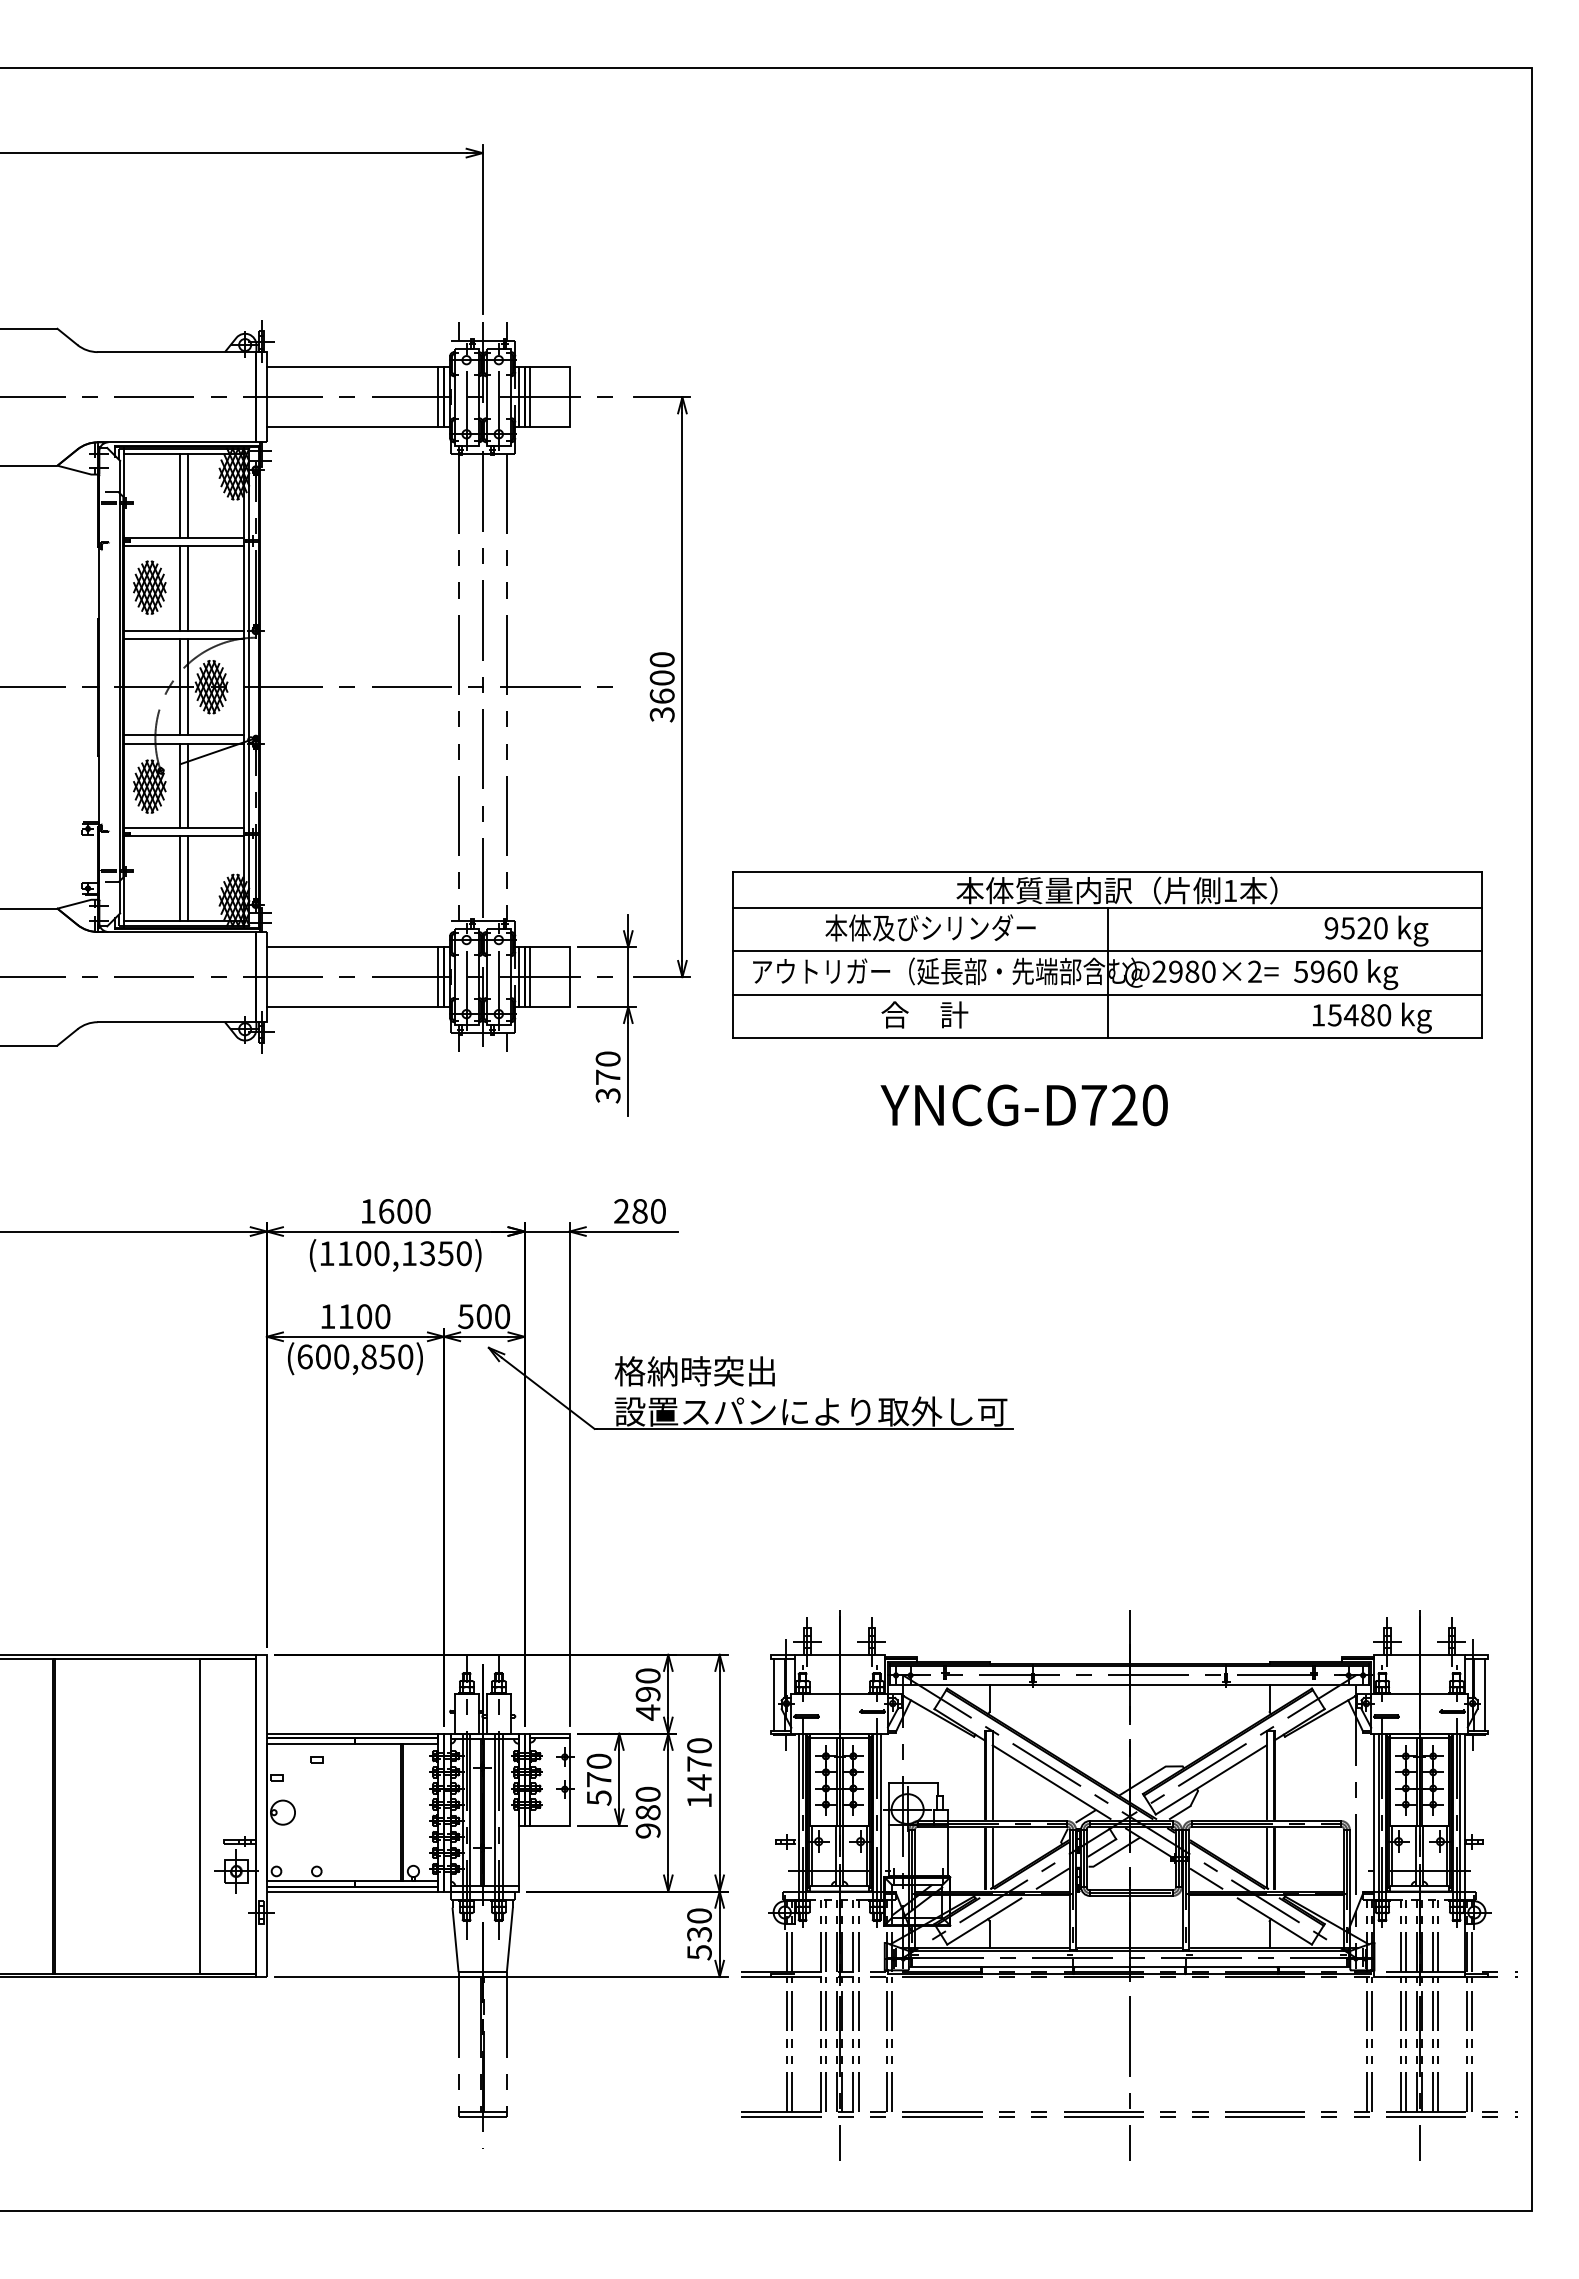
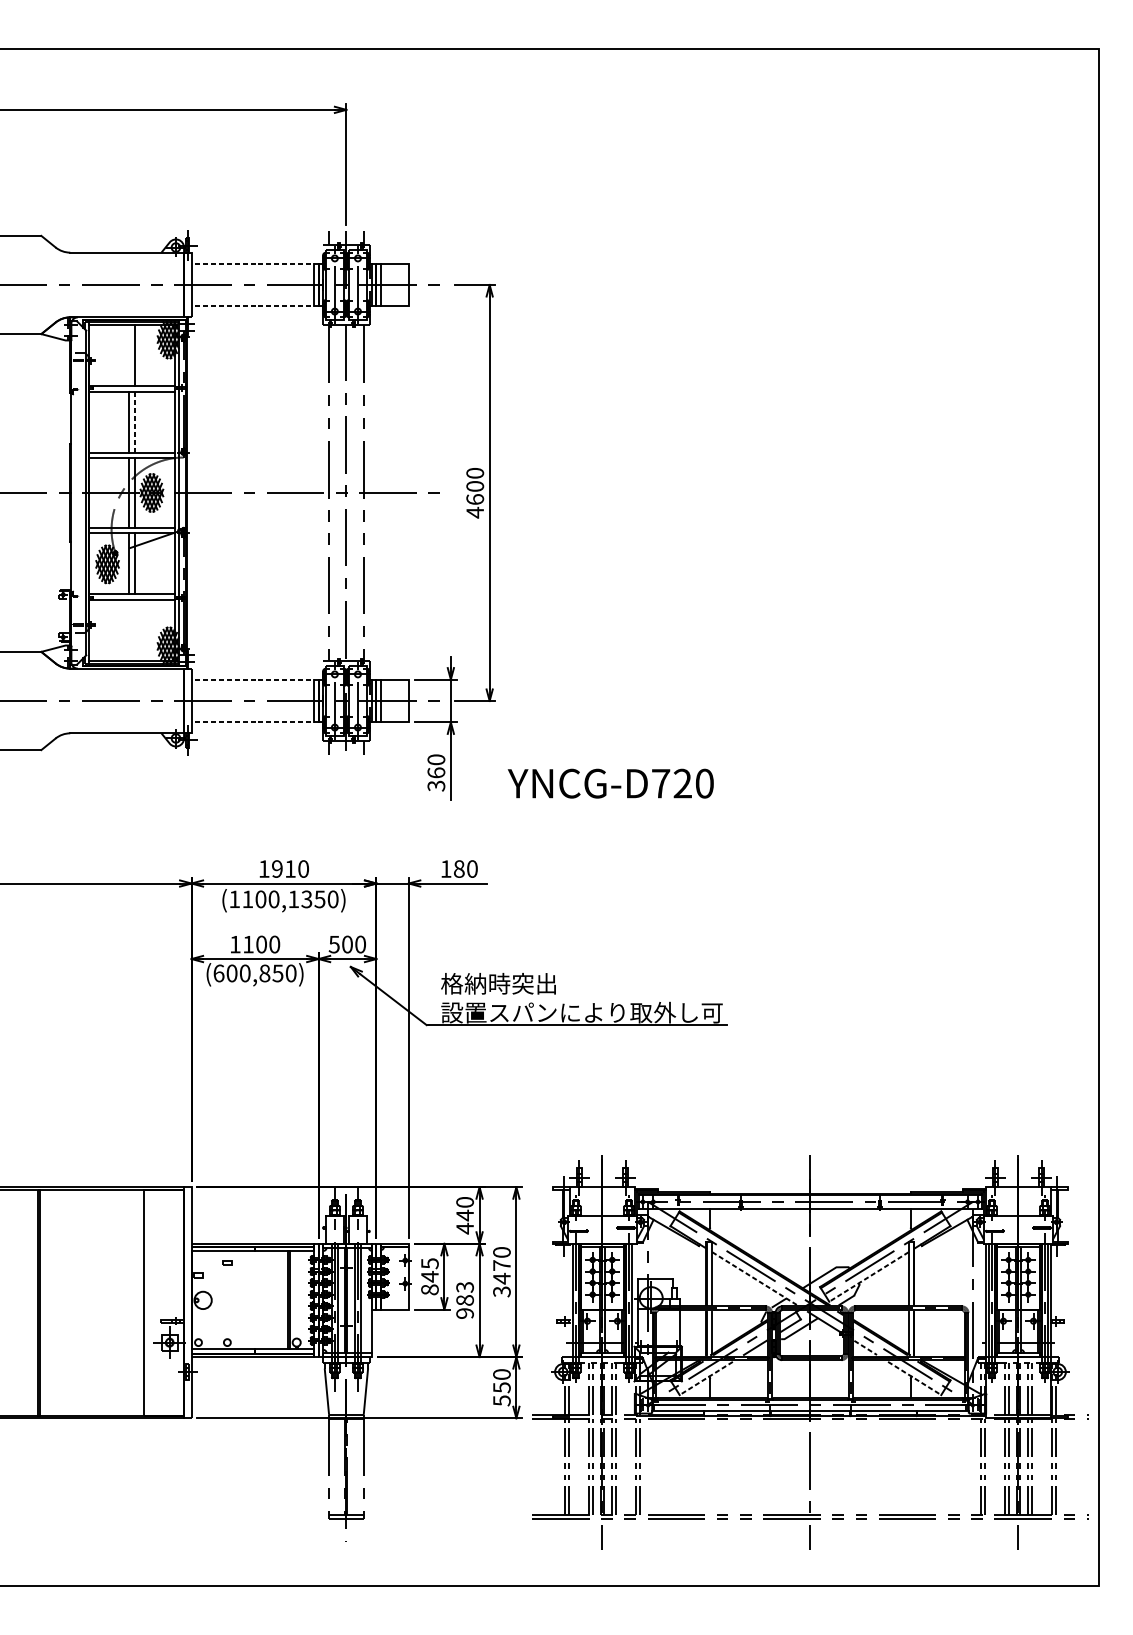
line: (355, 367) -> (255, 263), solid -> dashed
line: (355, 427) -> (255, 306), solid -> dashed
line: (179, 495) -> (128, 355), removed
part: (149, 587) -> (107, 421), removed
line: (187, 588) -> (134, 422), solid -> dashed
text: (661, 714) -> (474, 512), 3600 -> 4600
line: (179, 878) -> (128, 630), removed
line: (187, 878) -> (134, 630), removed
line: (355, 947) -> (255, 679), solid -> dashed
part: (1107, 954) -> (794, 684), removed
line: (355, 1006) -> (255, 722), solid -> dashed
text: (607, 1076) -> (435, 772), 370 -> 360
text: (1023, 1105) -> (610, 783), moved
text: (395, 1211) -> (283, 869), 1600 -> 1910
text: (621, 1211) -> (445, 869), 280 -> 180
text: (647, 1694) -> (464, 1215), 490 -> 440
line: (773, 1695) -> (555, 1216), removed
line: (1485, 1695) -> (1065, 1216), removed
text: (598, 1779) -> (429, 1276), 570 -> 845
line: (1210, 1780) -> (868, 1277), solid -> dashed
line: (1052, 1782) -> (755, 1278), solid -> dashed
text: (647, 1794) -> (464, 1287), 980 -> 983
text: (699, 1800) -> (501, 1291), 1470 -> 3470
line: (1206, 1878) -> (865, 1347), solid -> dashed
line: (984, 1921) -> (706, 1378), solid -> dashed
line: (1274, 1921) -> (914, 1378), solid -> dashed
text: (699, 1933) -> (501, 1387), 530 -> 550

